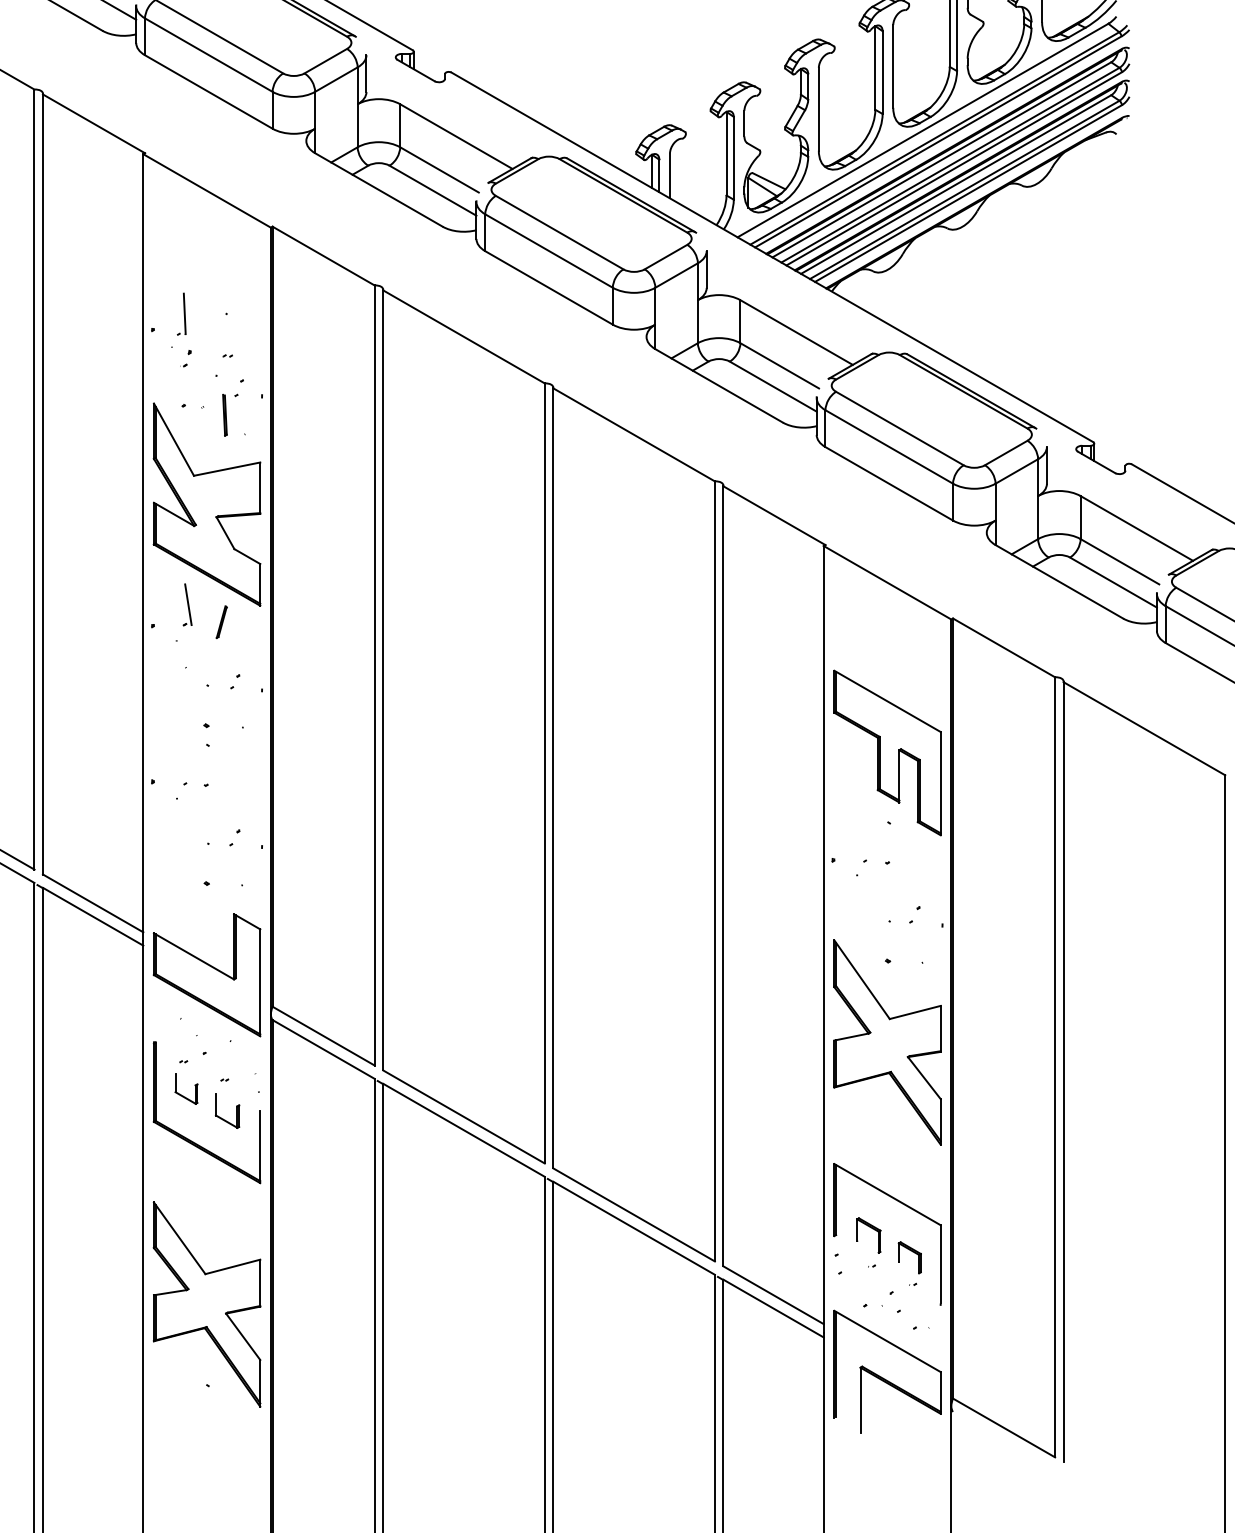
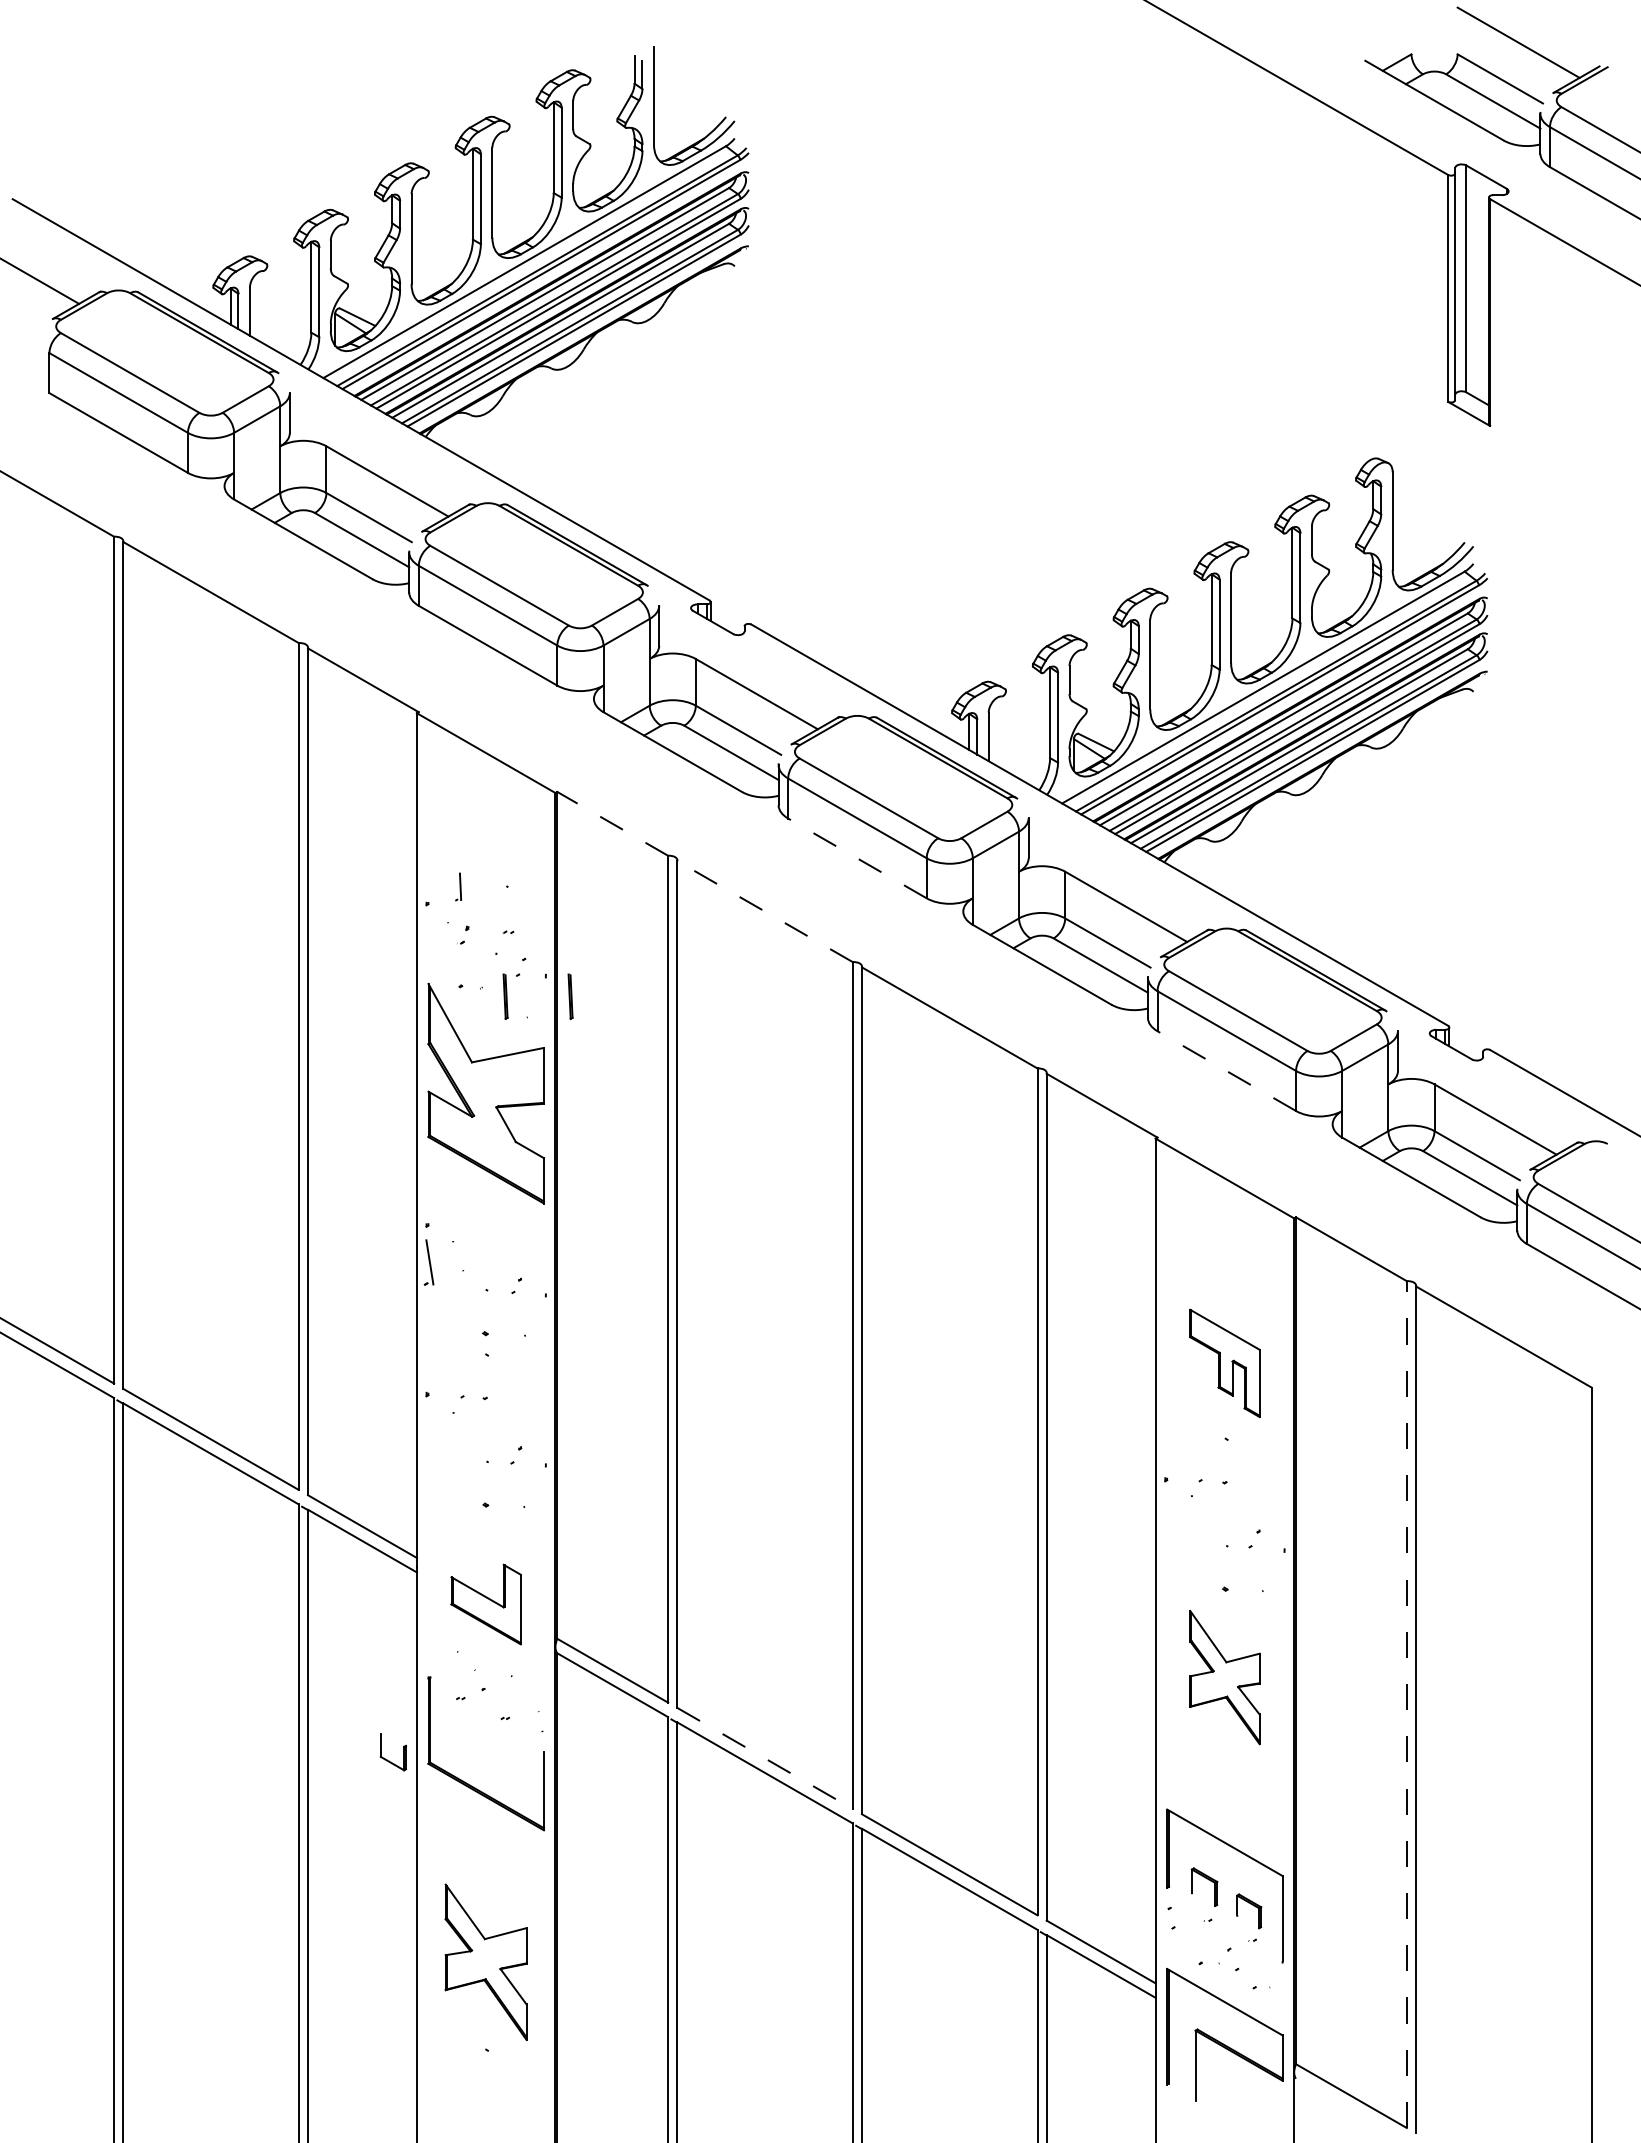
line: (323, 255) -> (612, 823), solid -> dashed
line: (549, 287) -> (857, 858), solid -> dashed
part: (181, 313) -> (458, 886), size x0.6
line: (463, 336) -> (764, 911), solid -> dashed
part: (284, 415) -> (570, 996), added
line: (889, 484) -> (1226, 1071), solid -> dashed
part: (187, 604) -> (428, 1262), moved
line: (221, 622) -> (501, 1221), removed
part: (887, 753) -> (1224, 1363), size x0.6
part: (206, 975) -> (485, 1604), size x0.6
part: (887, 1042) -> (1224, 1677), size x0.6
line: (1054, 1067) -> (1406, 1704), solid -> dashed
part: (182, 1094) -> (459, 1734), removed
line: (464, 1116) -> (765, 1758), solid -> dashed
part: (223, 1118) -> (389, 1760), moved
part: (206, 1304) -> (485, 1962), size x0.7

